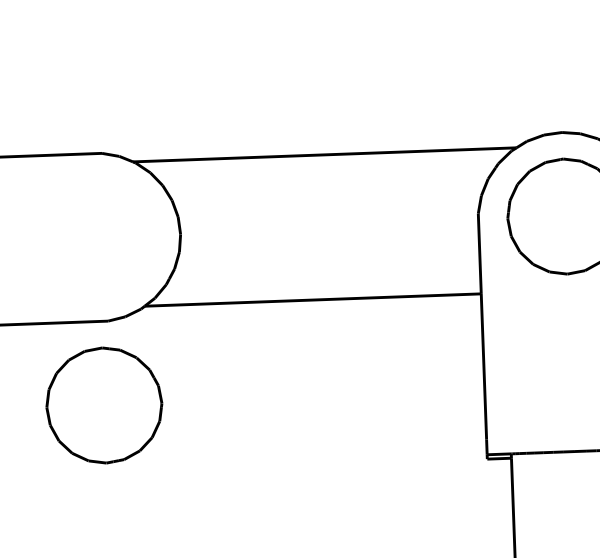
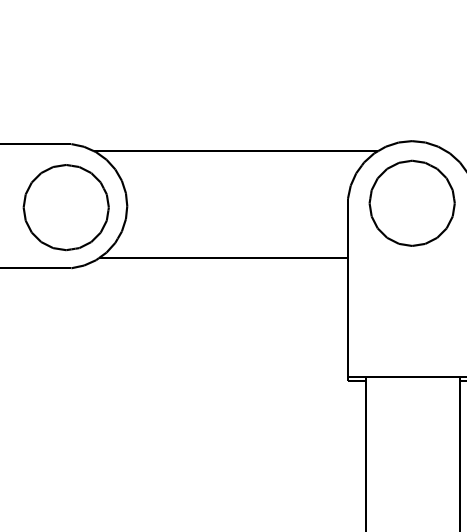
part: (103, 405) -> (65, 207), moved

